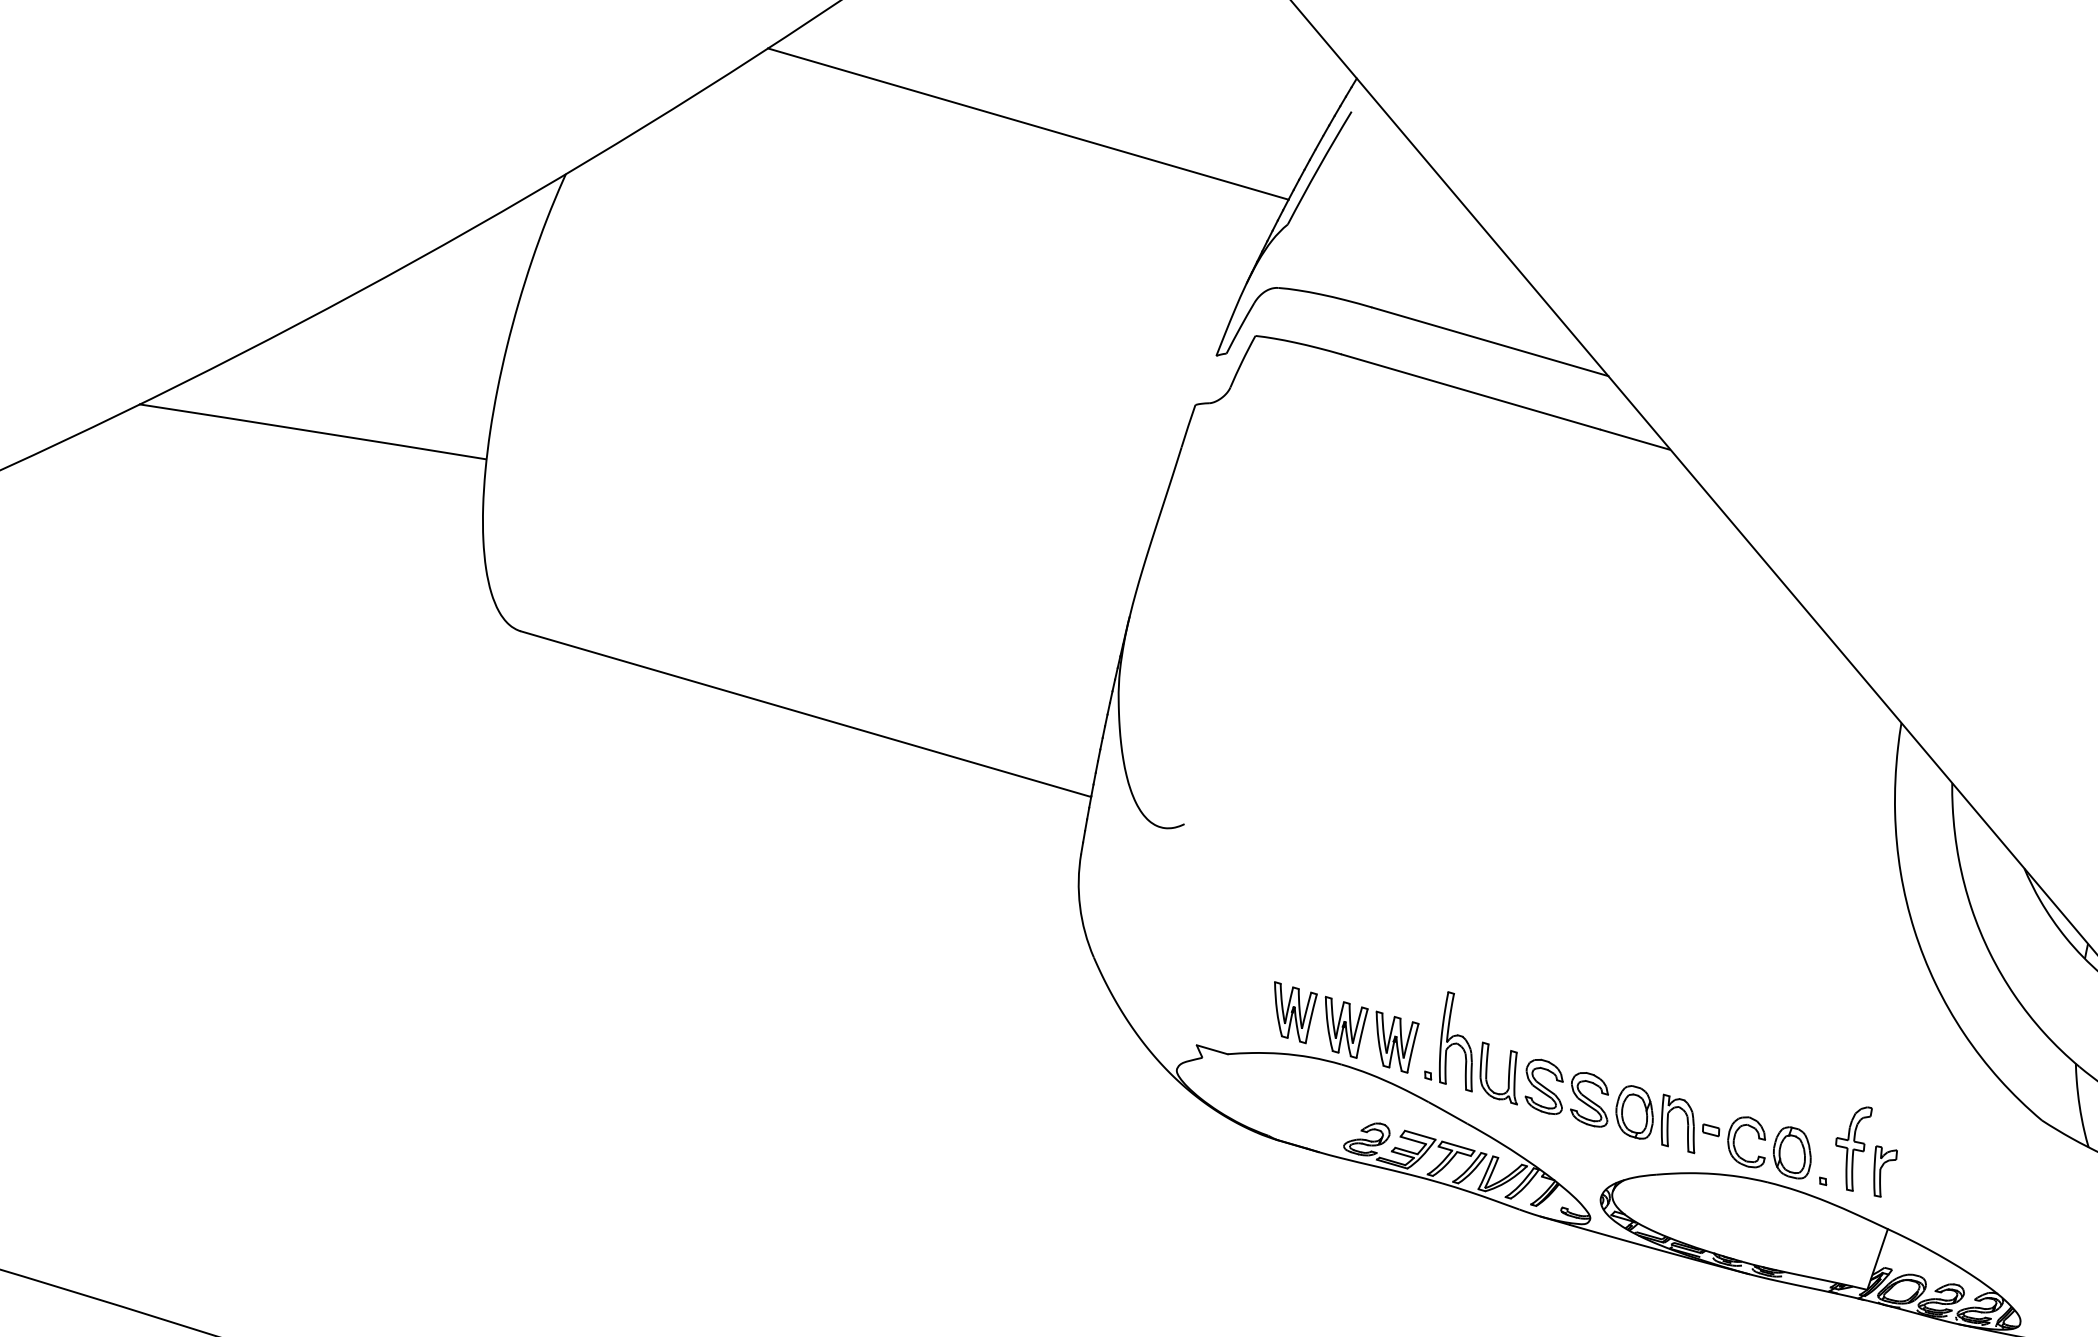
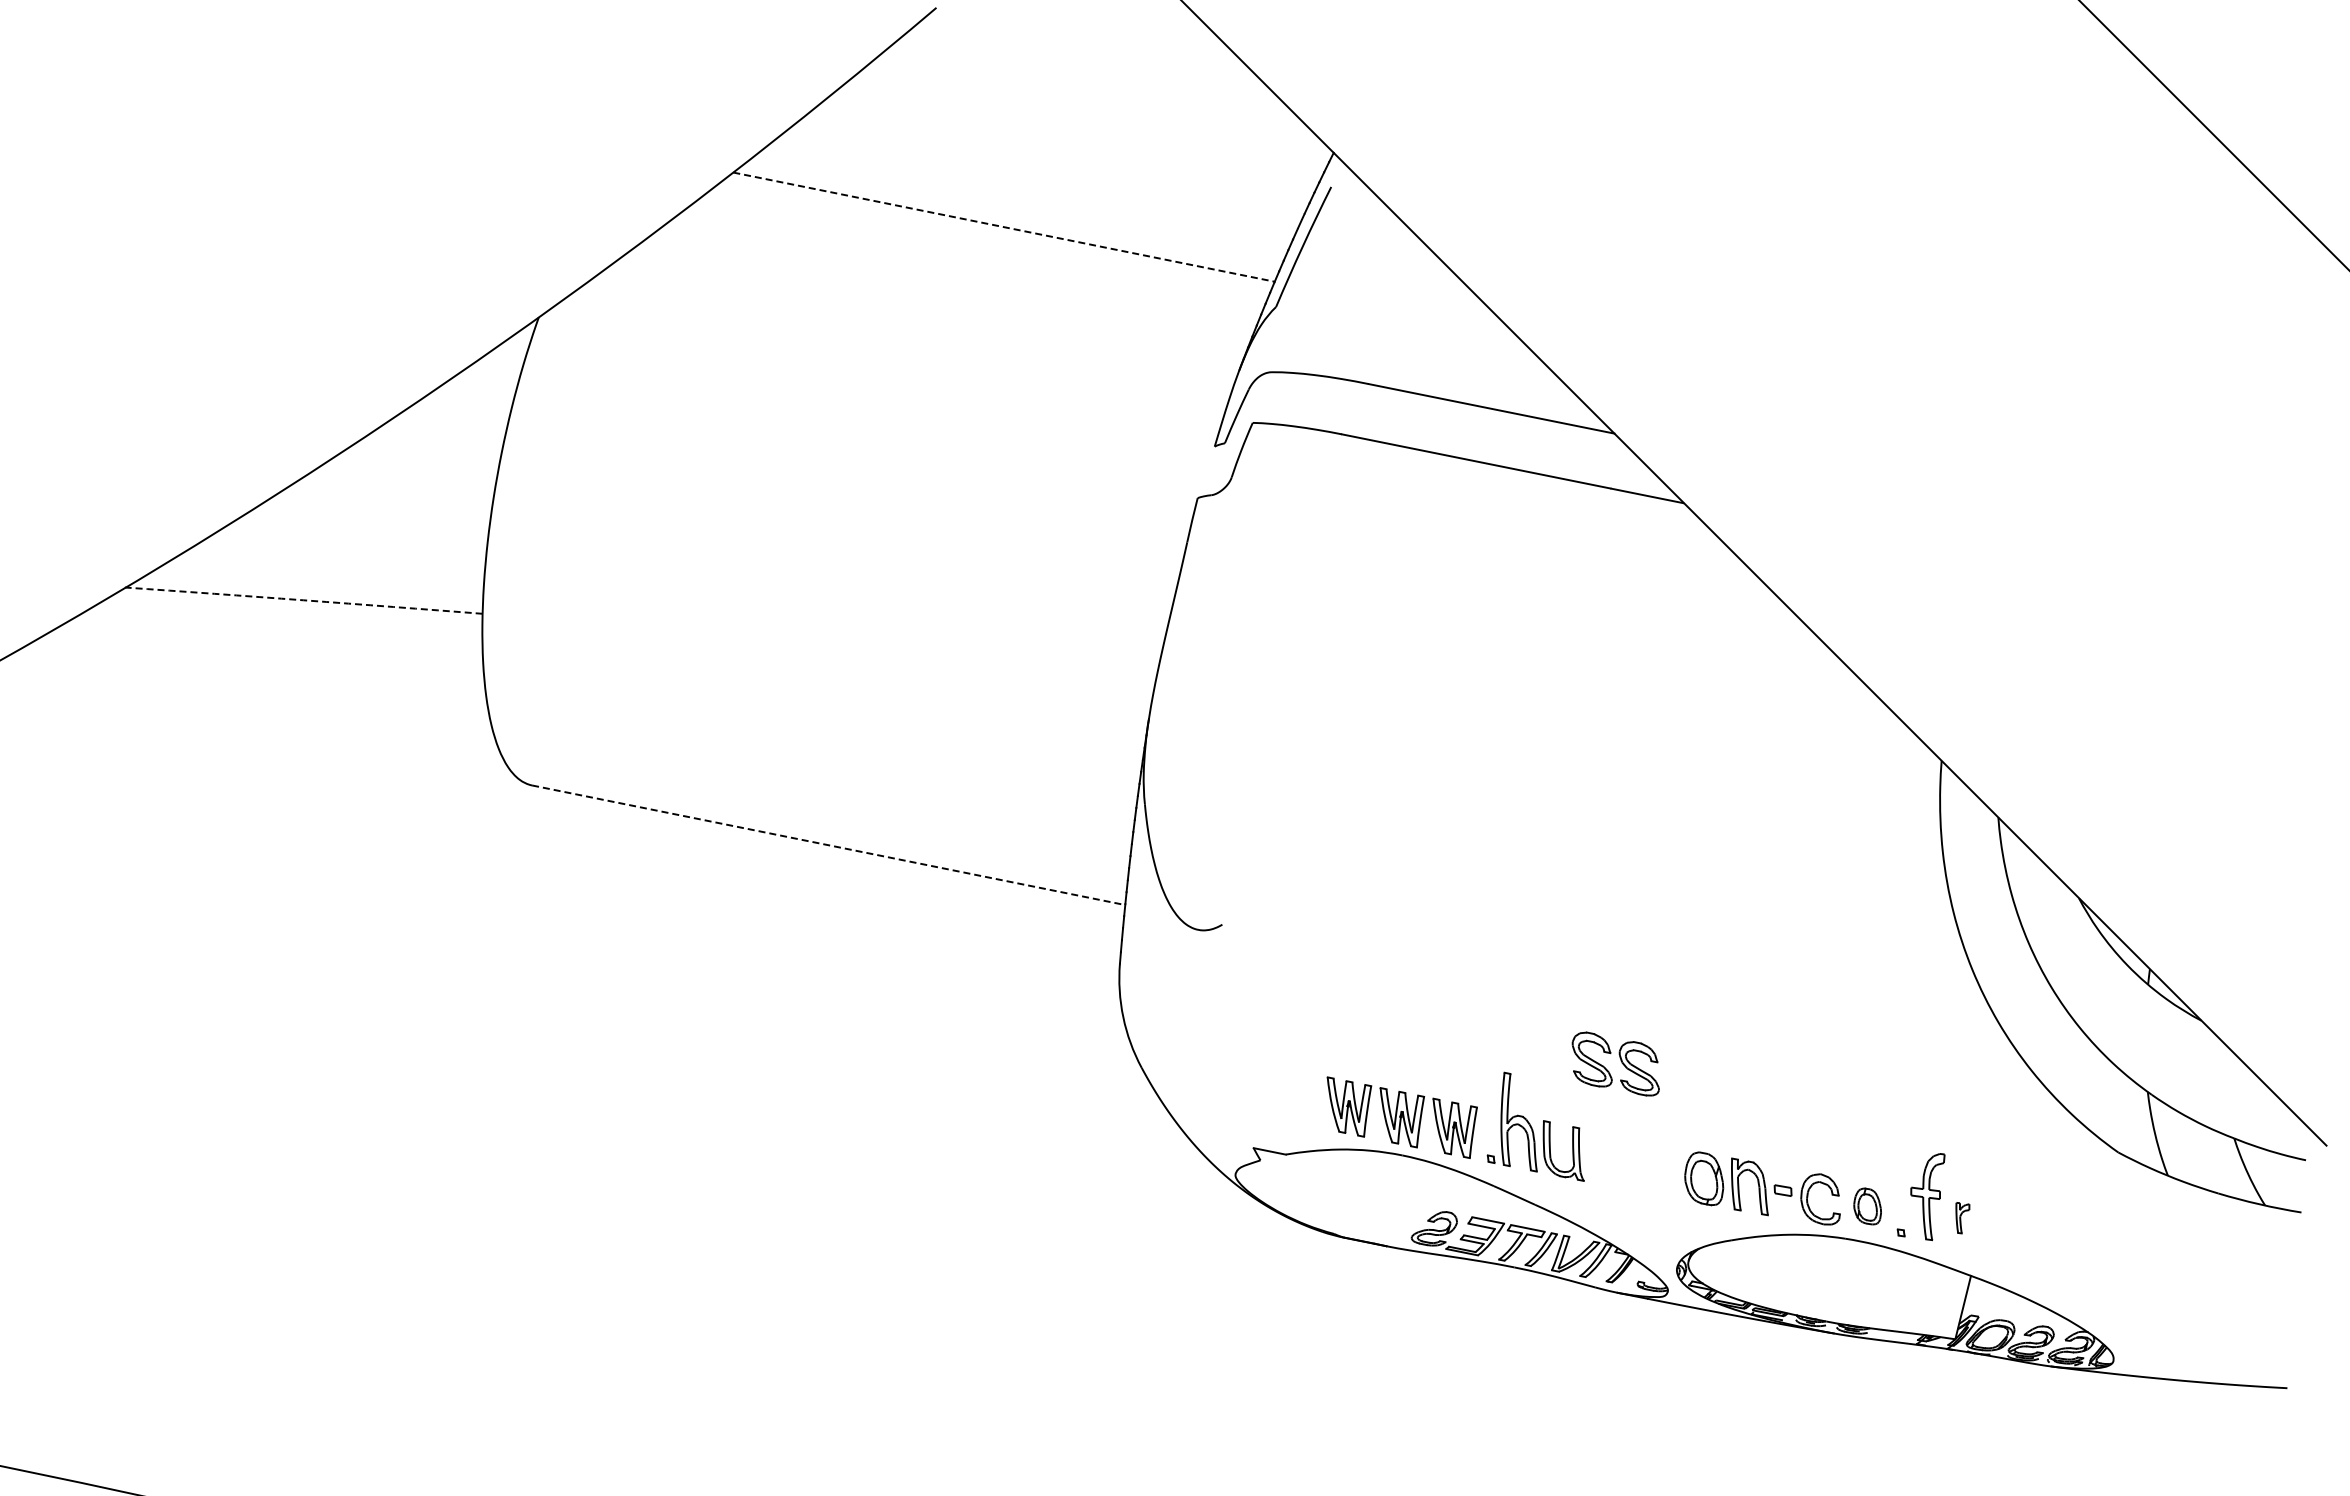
line: (1028, 124) -> (1004, 227), solid -> dashed
arc: (312, 431) -> (303, 600), solid -> dashed
line: (805, 714) -> (828, 845), solid -> dashed
part: (1566, 1092) -> (1615, 1063), moved
part: (1792, 1152) -> (1867, 1206), size x0.7
part: (1884, 1171) -> (1962, 1217), size x0.6

